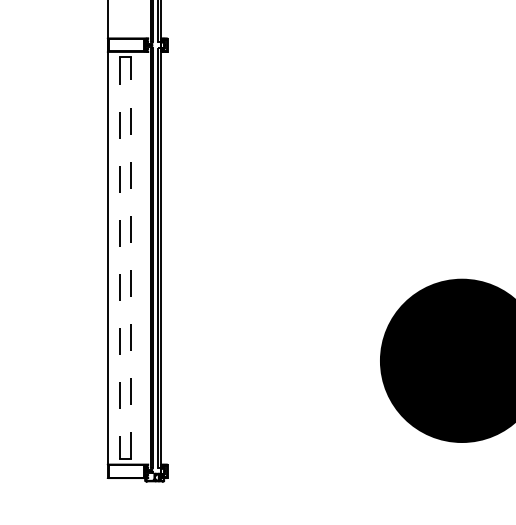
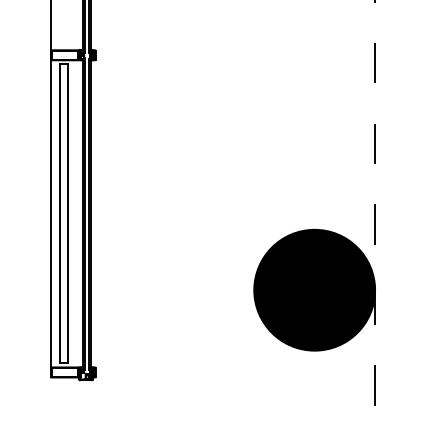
line: (119, 257) -> (59, 213), dashed -> solid
line: (131, 257) -> (68, 213), dashed -> solid

